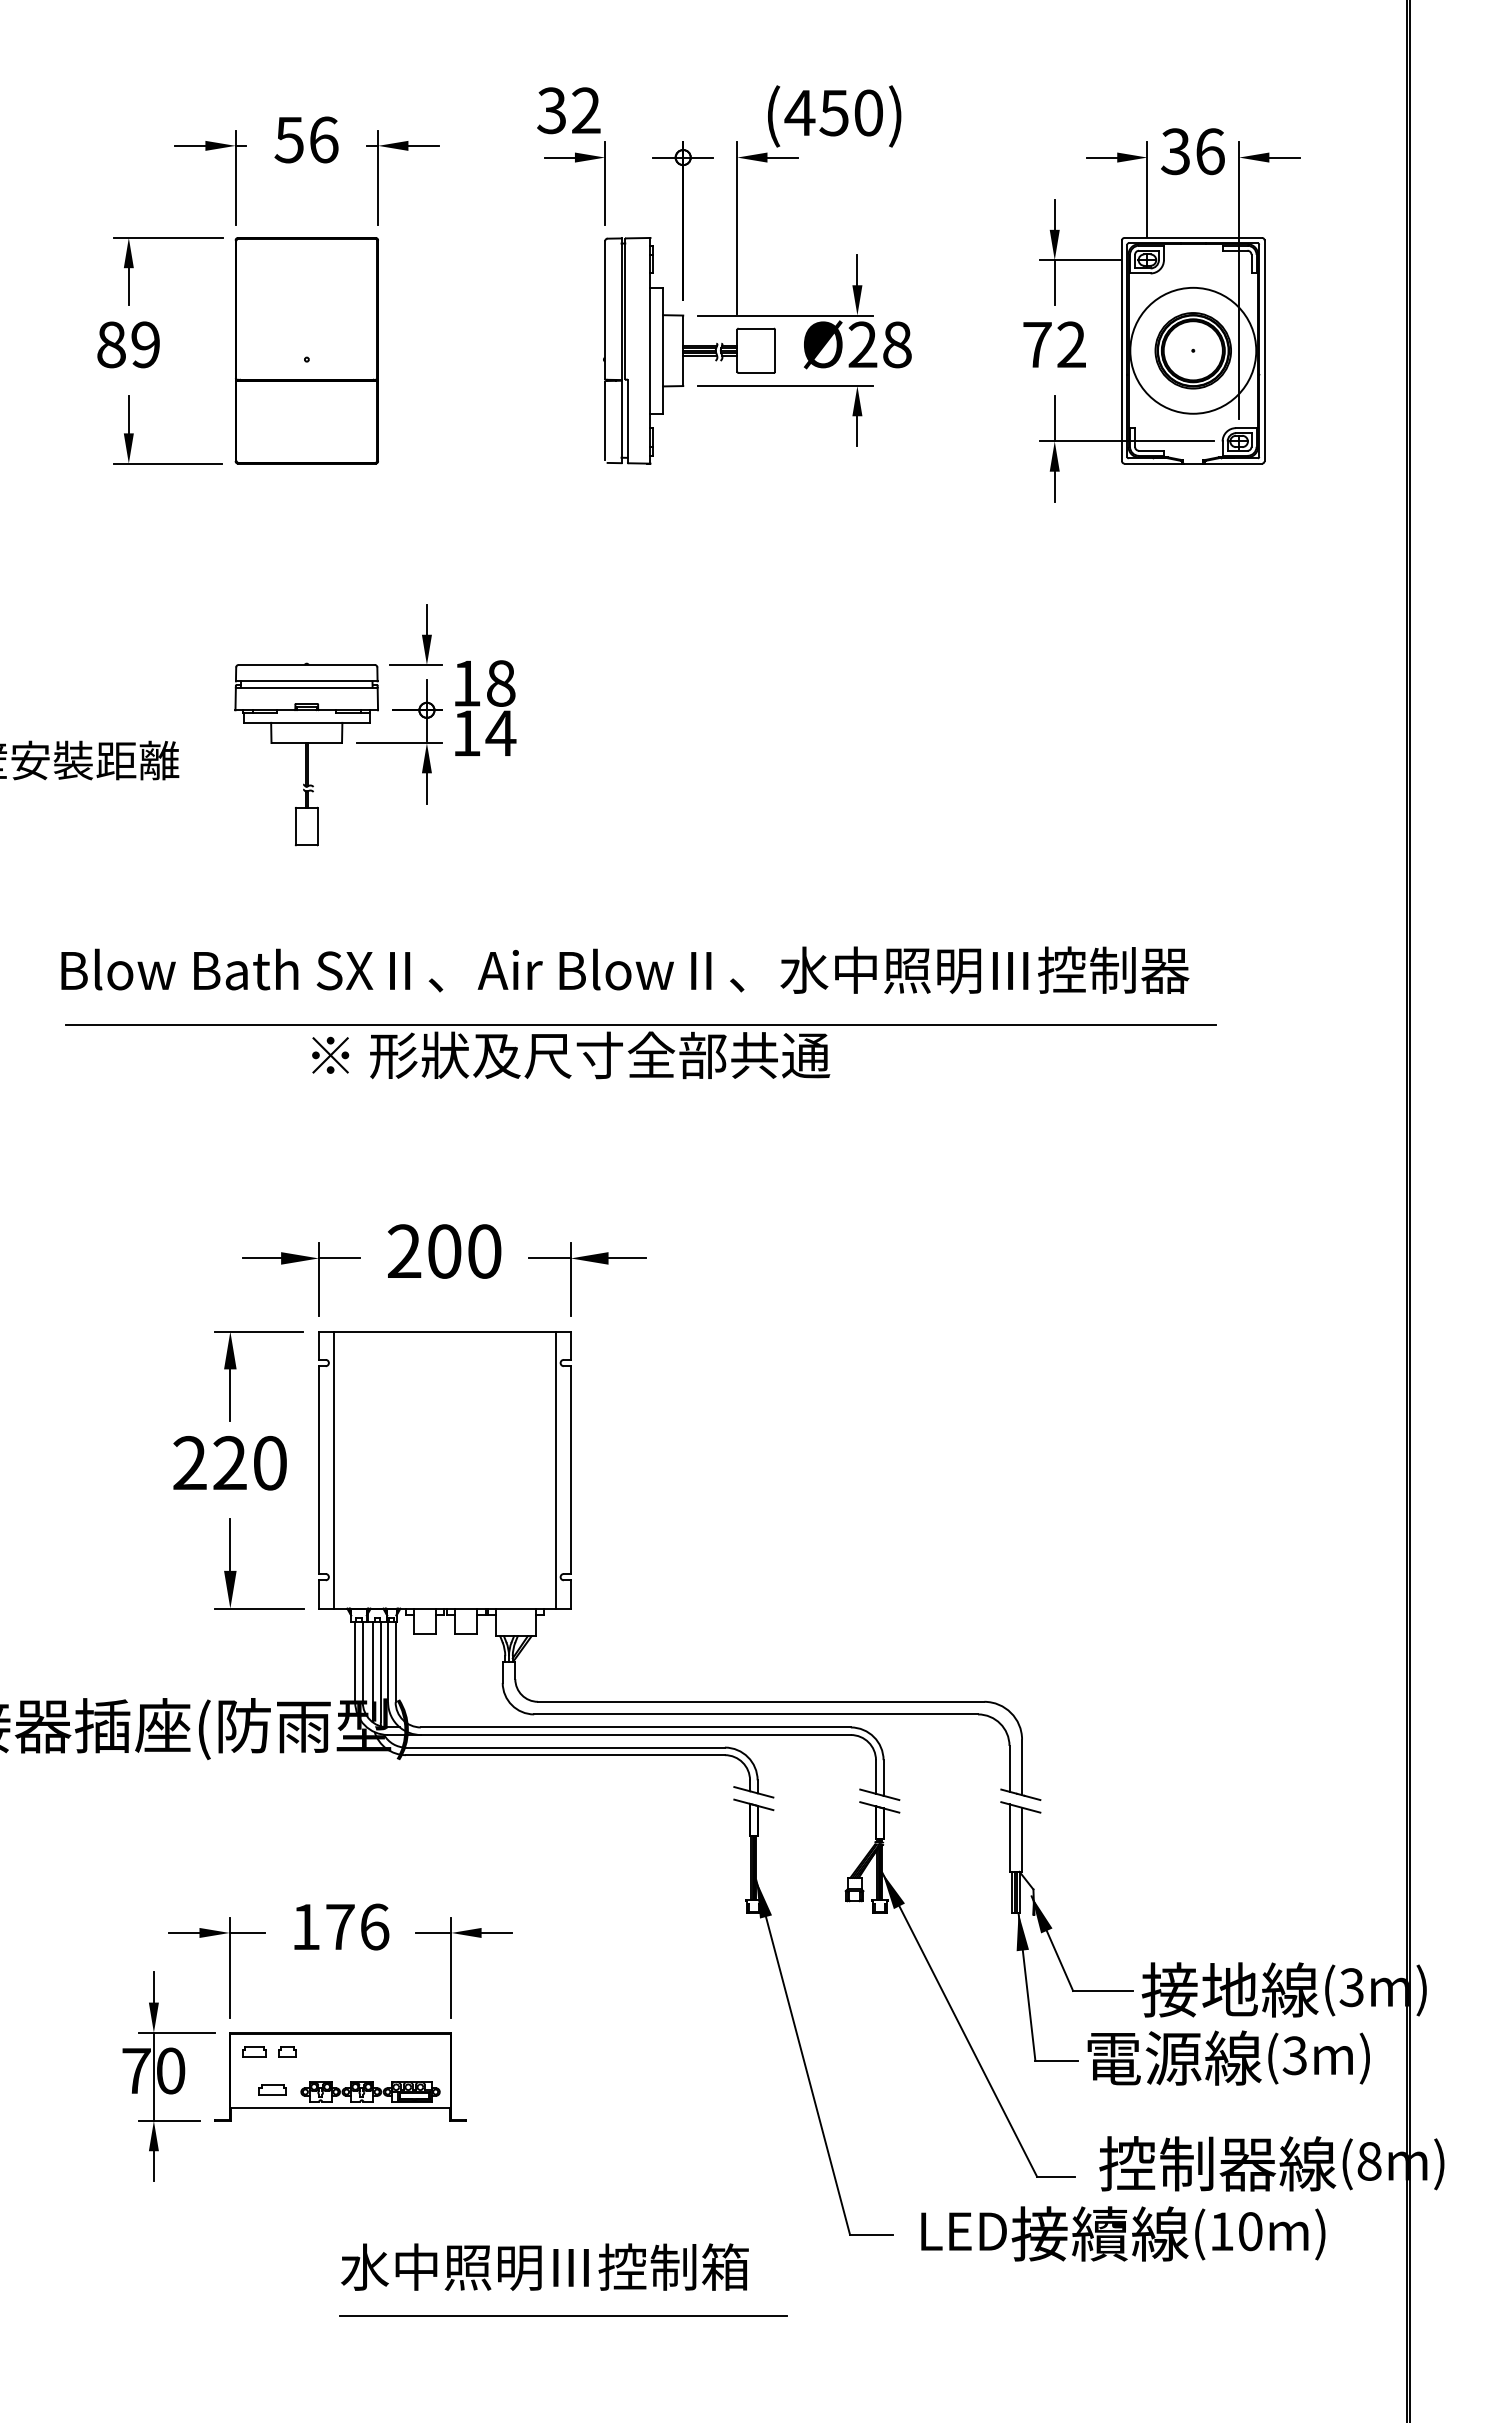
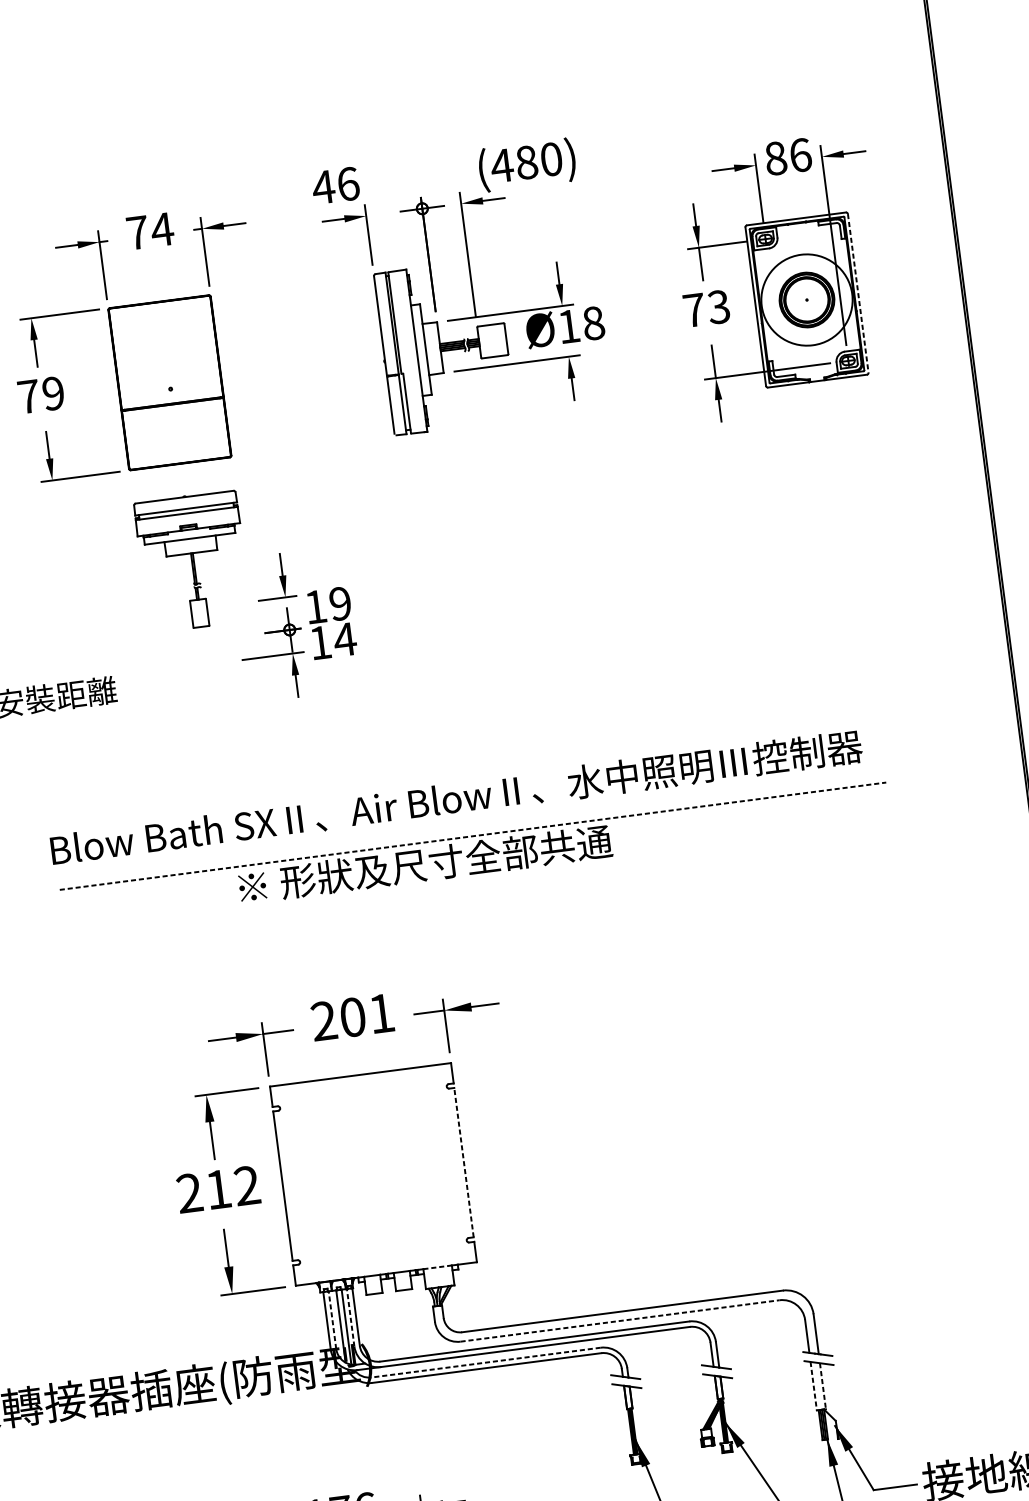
text: (568, 110) -> (335, 185), 32 -> 46
text: (833, 112) -> (526, 162), (450) -> (480)
text: (306, 139) -> (149, 230), 56 -> 74
text: (1175, 151) -> (775, 158), 36 -> 86
text: (111, 344) -> (28, 396), 89 -> 79
text: (862, 344) -> (568, 326), Ø28 -> Ø18
text: (1070, 344) -> (718, 306), 72 -> 73
line: (1264, 351) -> (858, 293), solid -> dashed
text: (500, 683) -> (340, 603), 18 -> 19
part: (306, 754) -> (192, 561), moved
line: (641, 1025) -> (473, 836), solid -> dashed
text: (484, 1251) -> (381, 1013), 200 -> 201
text: (249, 1463) -> (232, 1187), 220 -> 212
line: (333, 1469) -> (293, 1184), removed
line: (555, 1469) -> (453, 1163), removed
line: (570, 1470) -> (463, 1162), solid -> dashed
line: (516, 1608) -> (437, 1267), solid -> dashed
line: (362, 1661) -> (332, 1319), solid -> dashed
line: (388, 1661) -> (350, 1317), solid -> dashed
line: (756, 1714) -> (620, 1320), solid -> dashed
line: (564, 1747) -> (485, 1362), solid -> dashed
line: (1009, 1838) -> (813, 1386), solid -> dashed
line: (1022, 1840) -> (823, 1386), solid -> dashed

